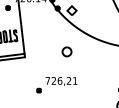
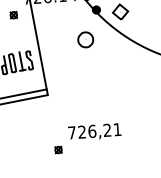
part: (66, 51) -> (84, 39), moved
part: (56, 85) -> (86, 139), moved

